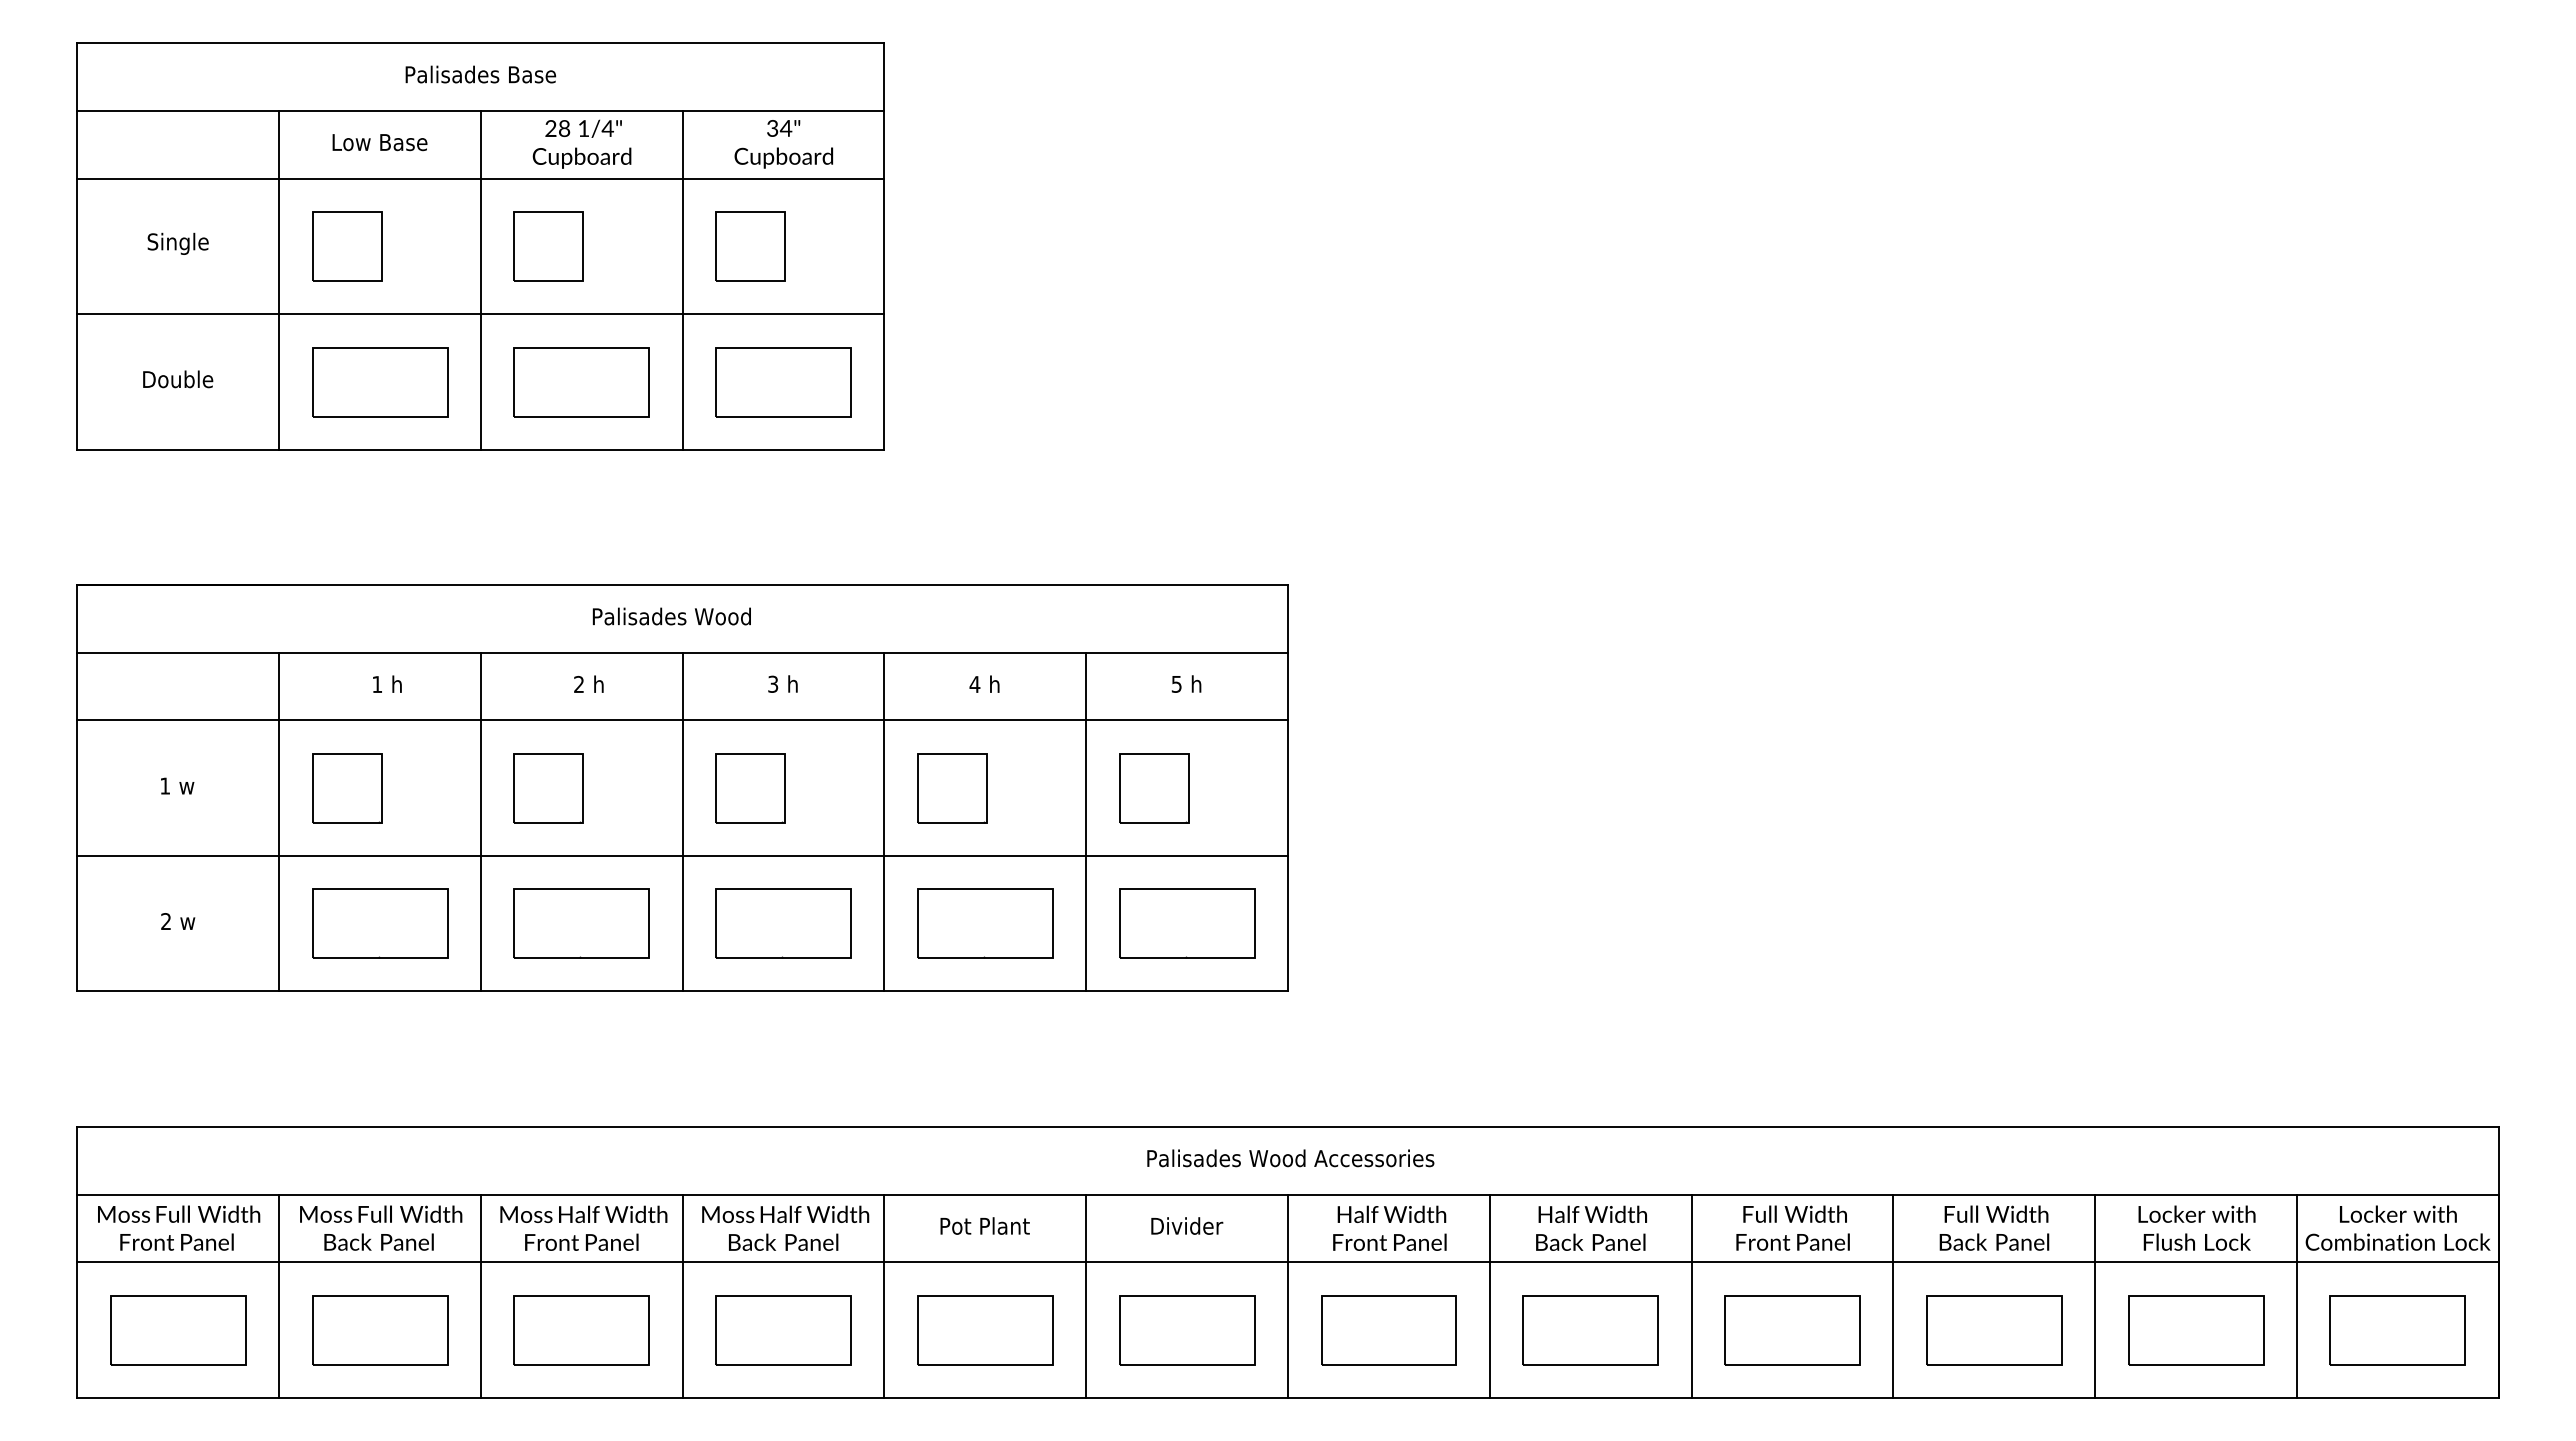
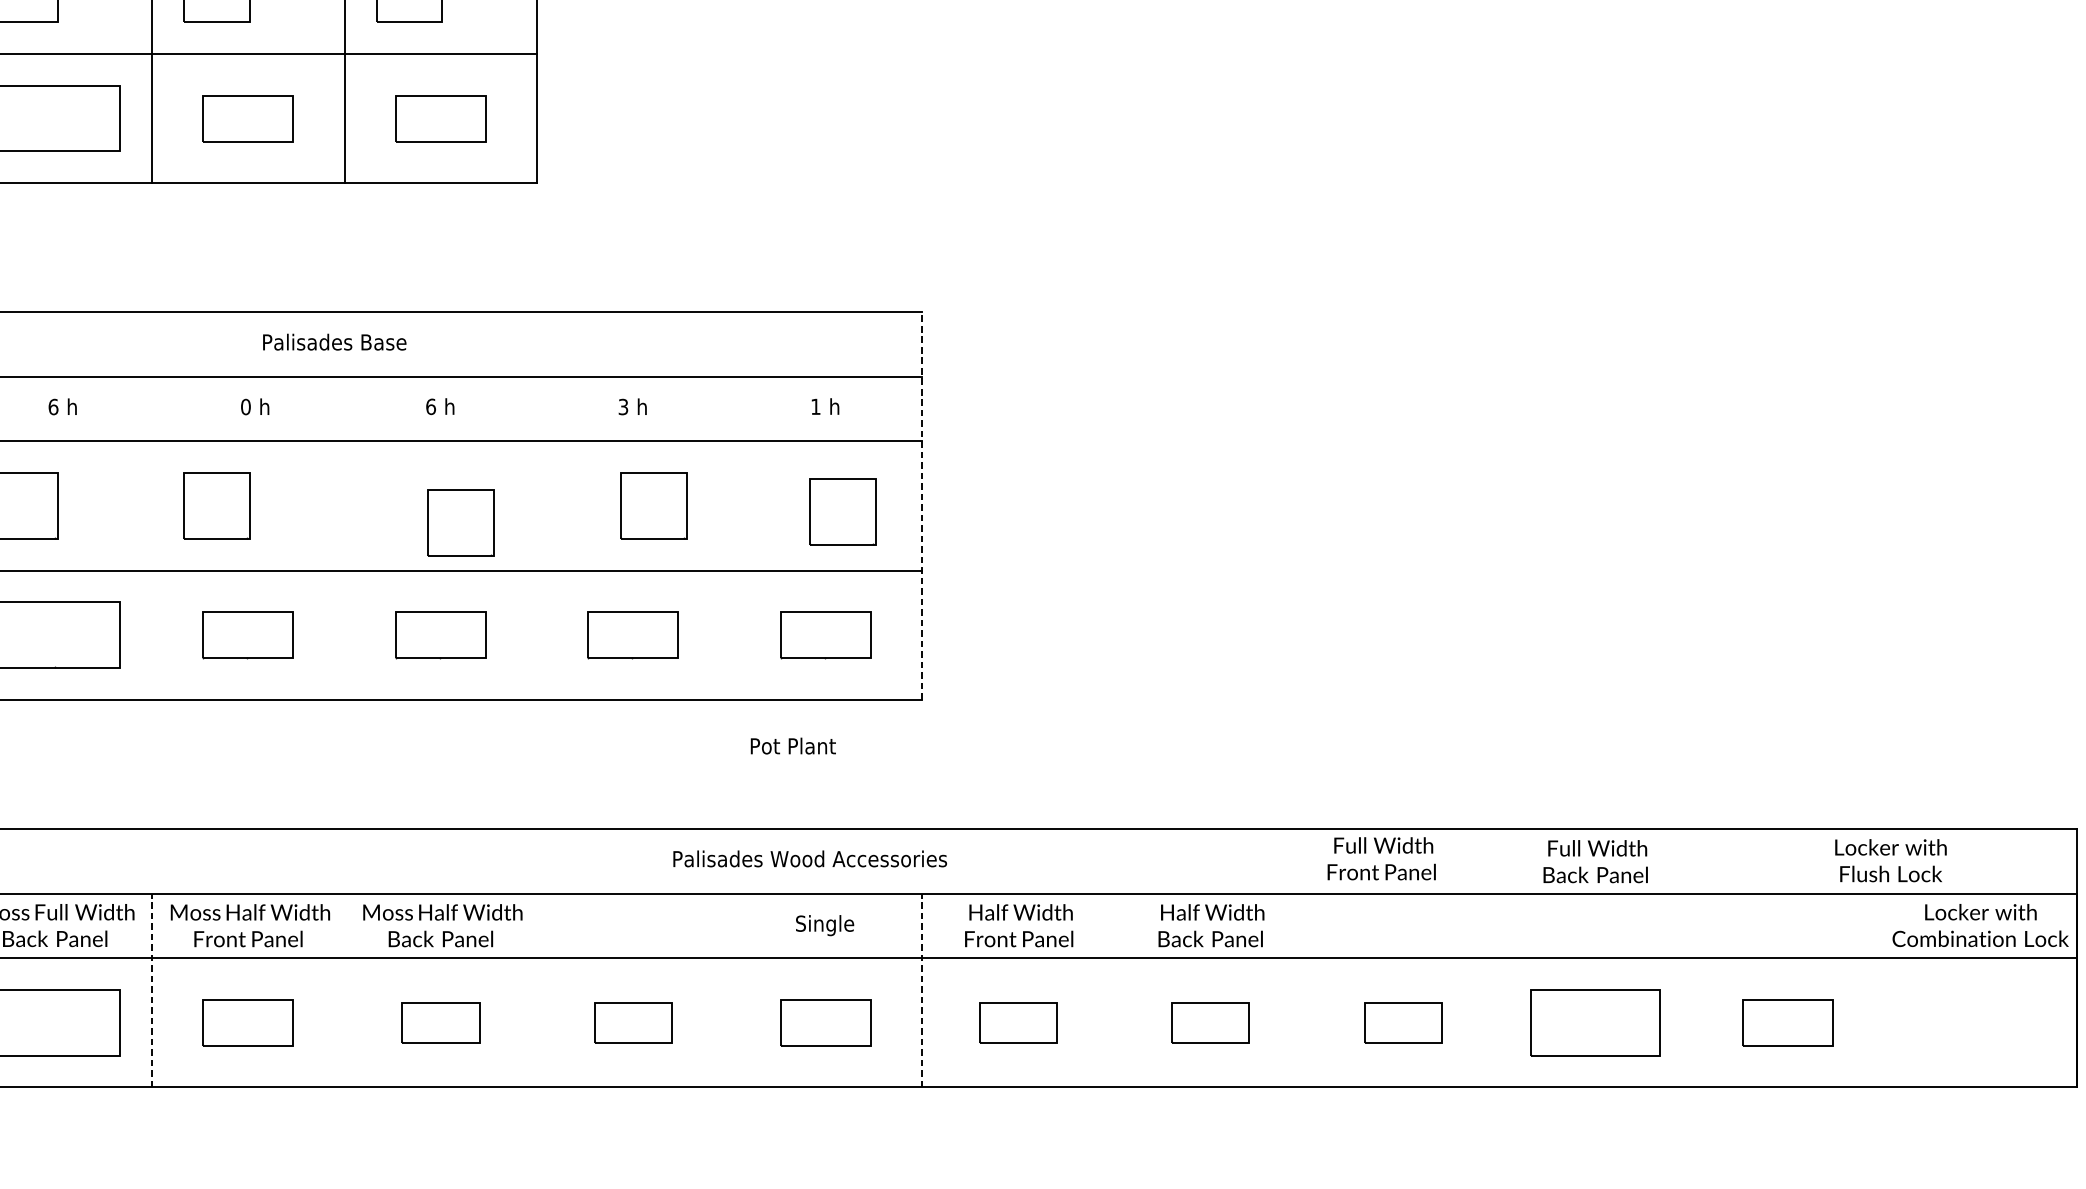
part: (581, 382) -> (248, 119), size x0.7
part: (783, 382) -> (440, 119), size x0.7
text: (671, 616) -> (334, 342), Palisades Wood -> Palisades Base
text: (773, 683) -> (431, 406), 3 -> 6
text: (377, 684) -> (53, 407), 1 -> 6
text: (579, 684) -> (246, 407), 2 -> 0
text: (974, 684) -> (622, 407), 4 -> 3
text: (1176, 684) -> (815, 407), 5 -> 1
line: (1288, 787) -> (922, 505), solid -> dashed
part: (750, 788) -> (460, 523), moved
part: (952, 788) -> (654, 506), moved
part: (1154, 788) -> (843, 511), moved
line: (480, 821) -> (151, 537), removed
line: (682, 821) -> (344, 537), removed
line: (884, 821) -> (537, 537), removed
line: (1086, 821) -> (729, 537), removed
part: (581, 923) -> (248, 634), size x0.7
part: (783, 923) -> (440, 634), size x0.7
part: (985, 923) -> (633, 634), size x0.7
part: (1187, 923) -> (826, 634), size x0.7
text: (1290, 1158) -> (809, 859), moved
text: (984, 1225) -> (792, 745), moved
text: (1792, 1227) -> (1381, 858), moved
text: (1994, 1227) -> (1595, 860), moved
text: (2196, 1227) -> (1890, 860), moved
text: (1187, 1228) -> (826, 925), Divider -> Single
line: (682, 1295) -> (344, 989), removed
line: (884, 1295) -> (537, 989), removed
line: (1086, 1295) -> (729, 989), removed
line: (1489, 1295) -> (1114, 989), removed
line: (1691, 1295) -> (1306, 989), removed
line: (1893, 1295) -> (1499, 989), removed
line: (2095, 1295) -> (1692, 989), removed
line: (2296, 1295) -> (1883, 989), removed
line: (480, 1296) -> (151, 990), solid -> dashed
line: (1288, 1296) -> (922, 990), solid -> dashed
part: (581, 1330) -> (248, 1023), size x0.7
part: (783, 1330) -> (440, 1023), size x0.6
part: (985, 1330) -> (633, 1023), size x0.6
part: (1187, 1330) -> (826, 1023), size x0.7
part: (1388, 1330) -> (1017, 1023), size x0.6
part: (1590, 1330) -> (1210, 1023), size x0.6
part: (1792, 1330) -> (1403, 1023), size x0.6
part: (2196, 1330) -> (1788, 1023), size x0.7
part: (2397, 1330) -> (1980, 1023), removed

